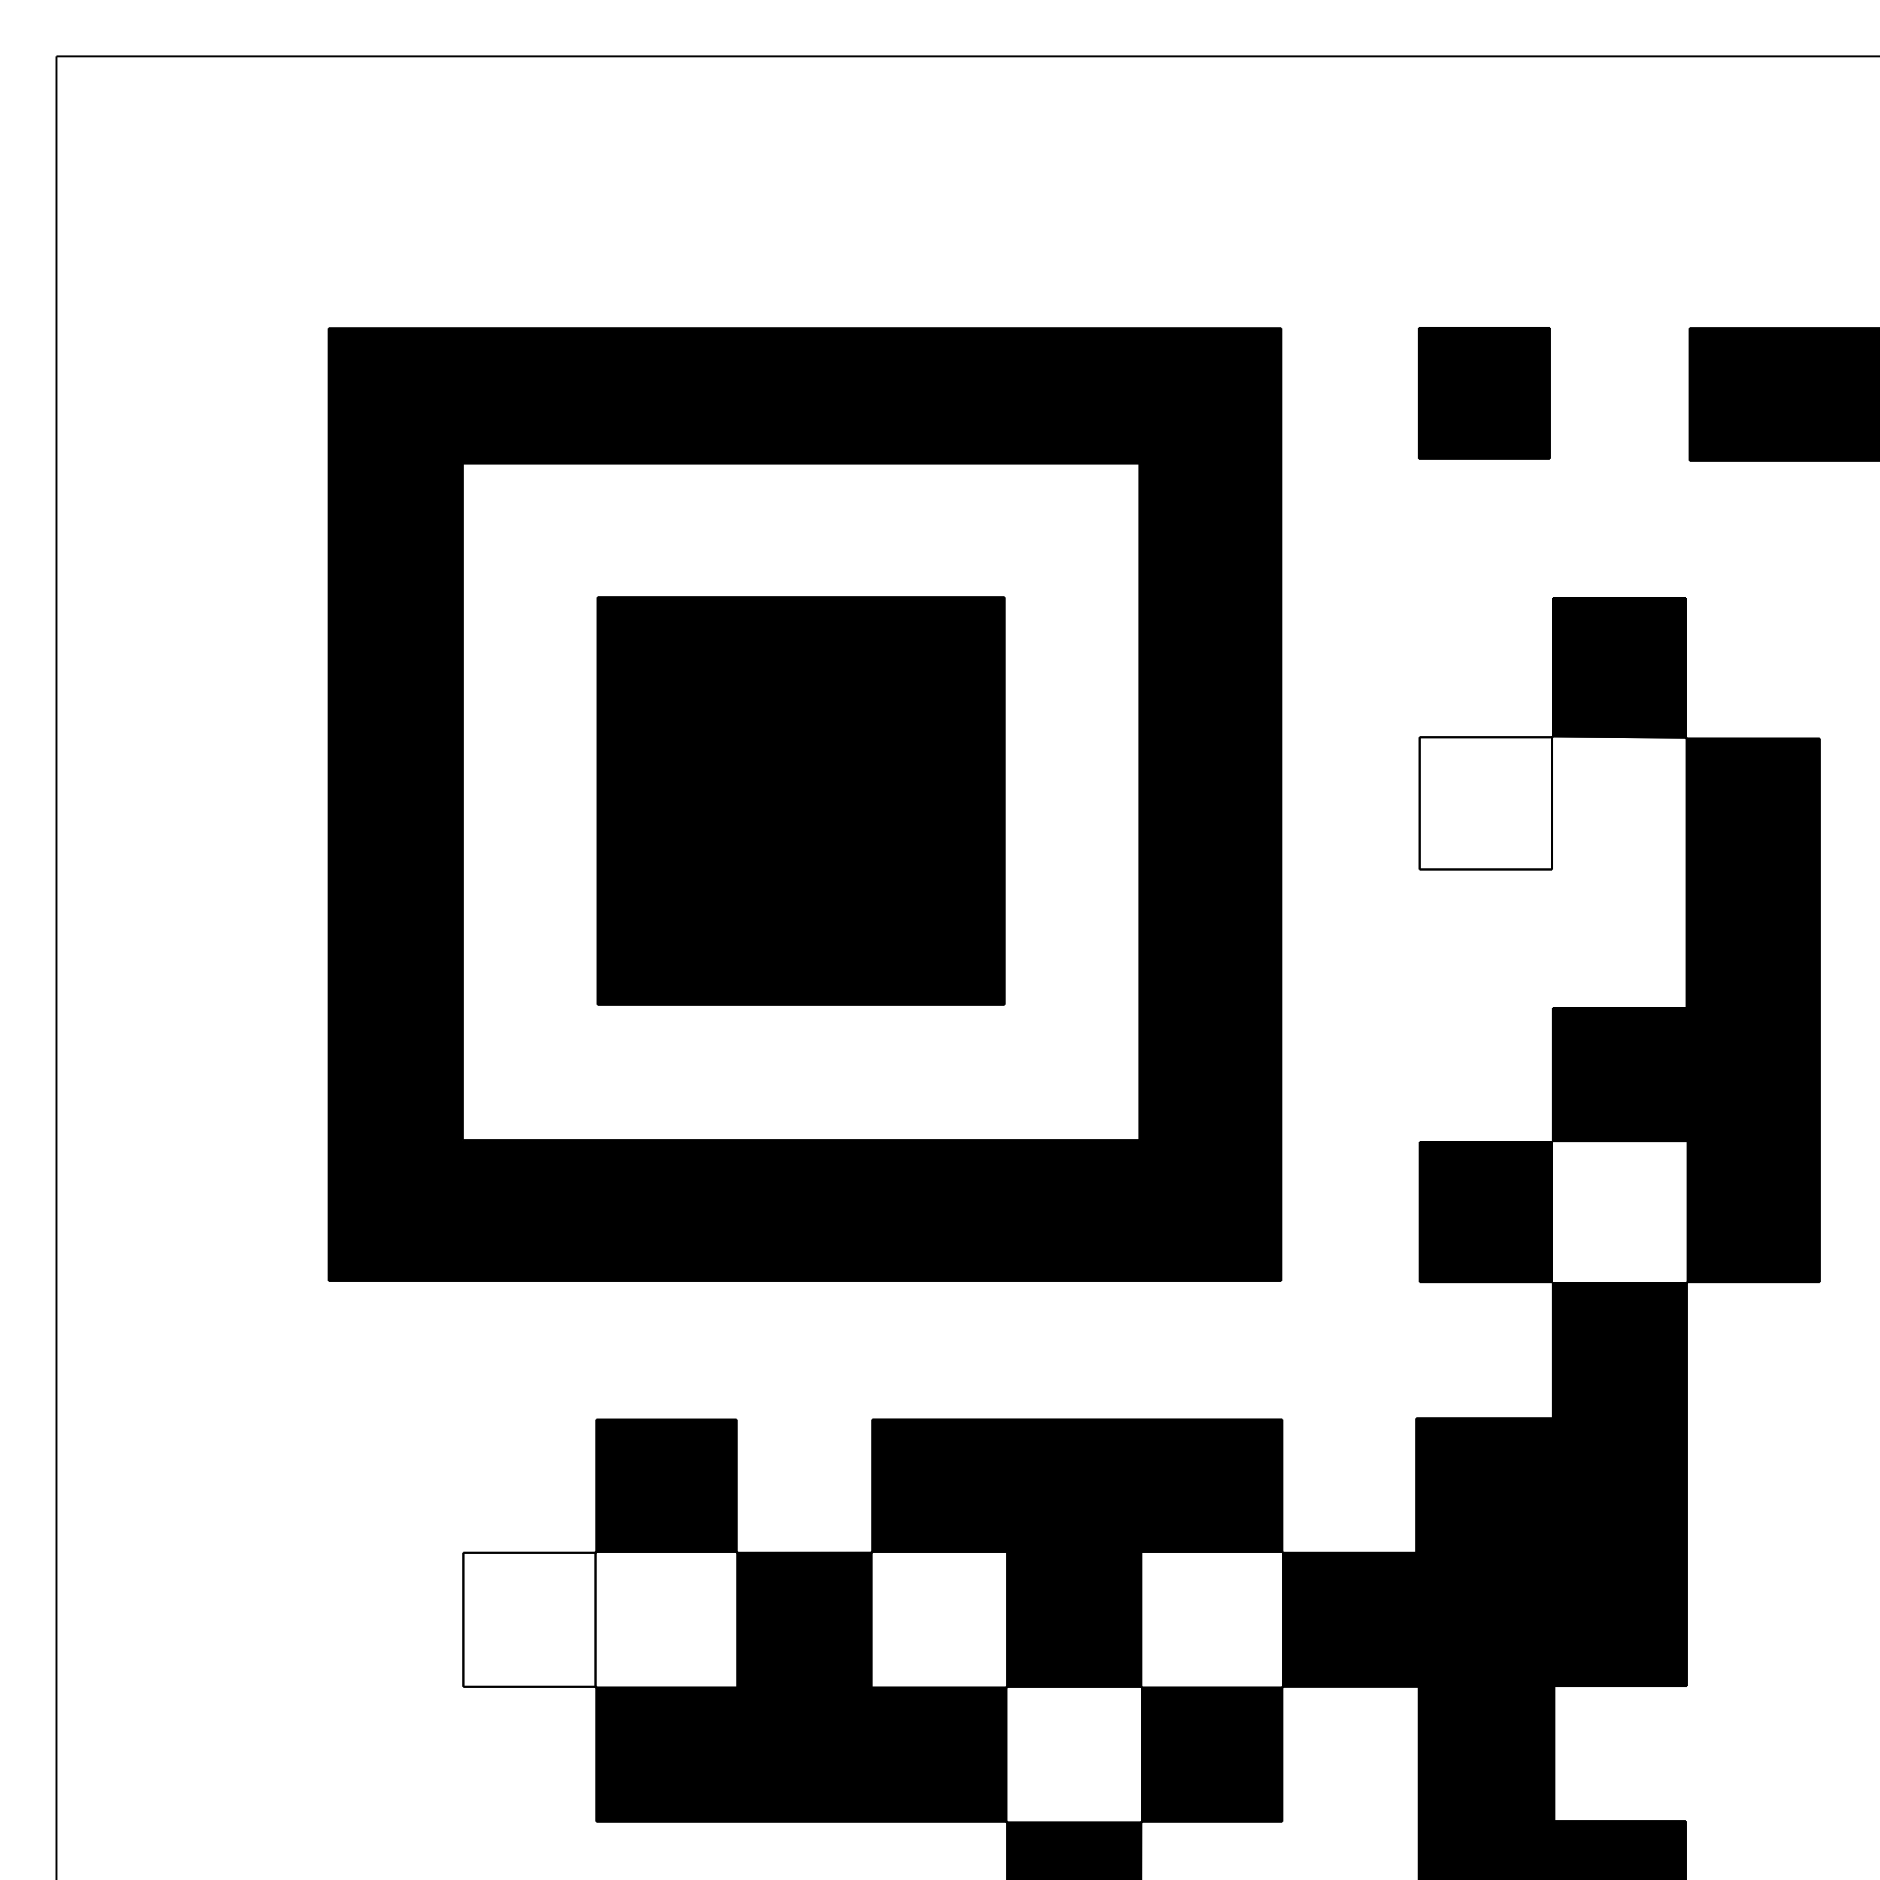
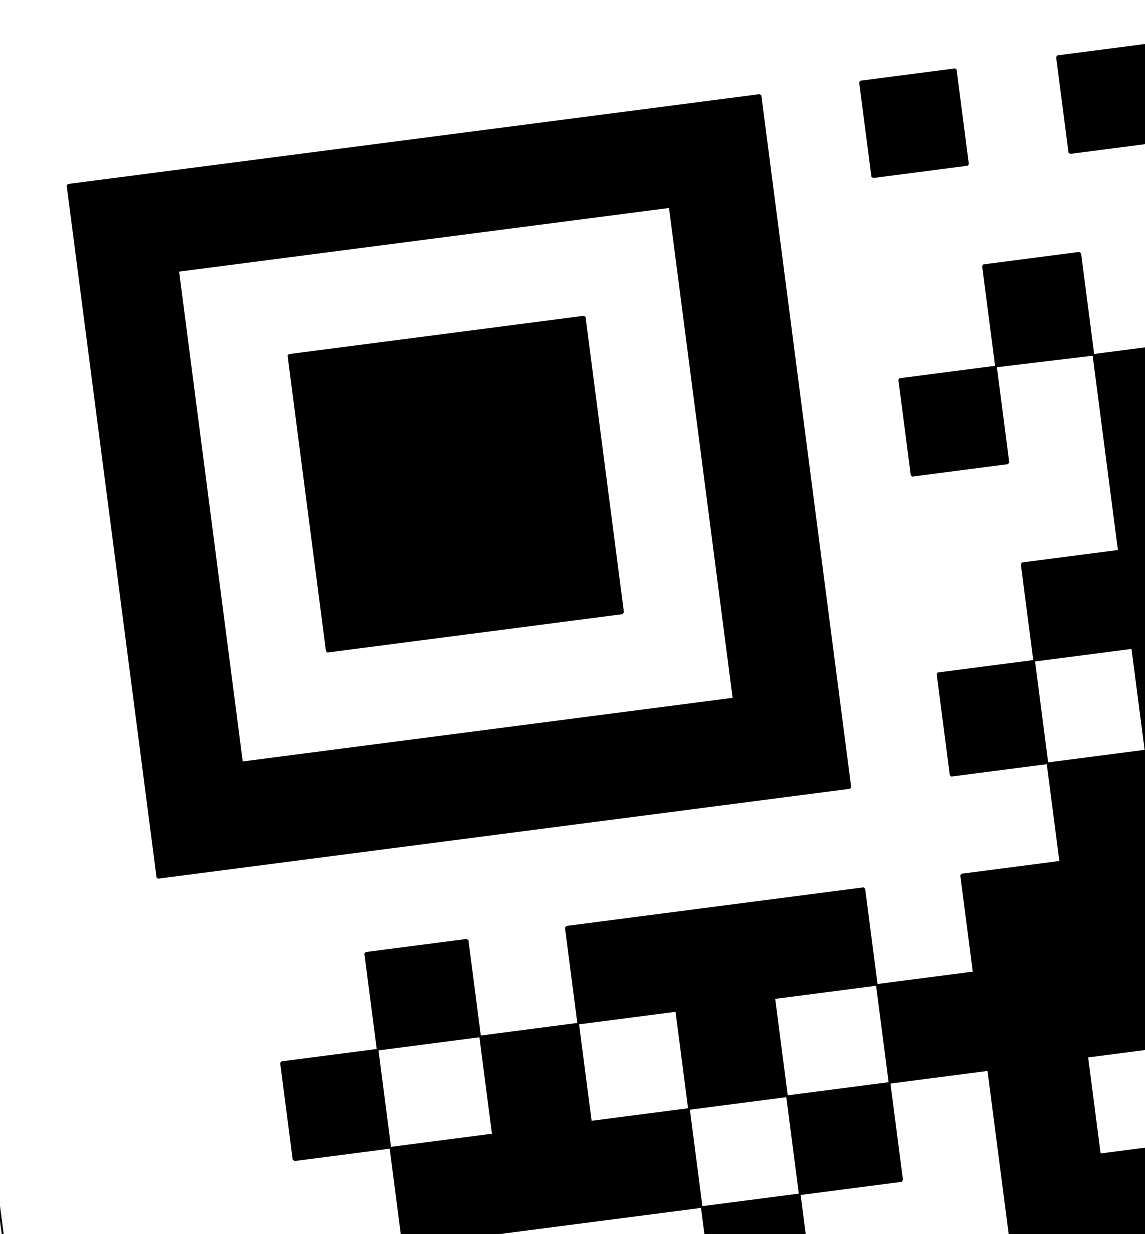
fill: (1485, 802) -> (953, 420), added
fill: (529, 1619) -> (335, 1104), added

